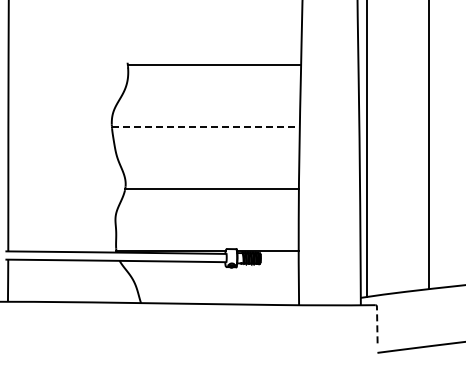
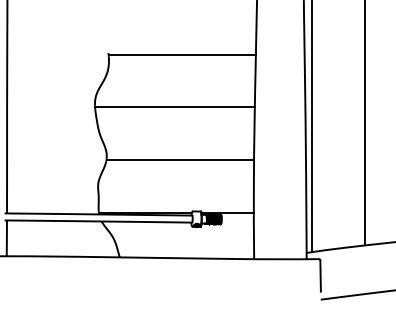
line: (205, 126) -> (174, 107), dashed -> solid
line: (377, 324) -> (320, 275), dashed -> solid

